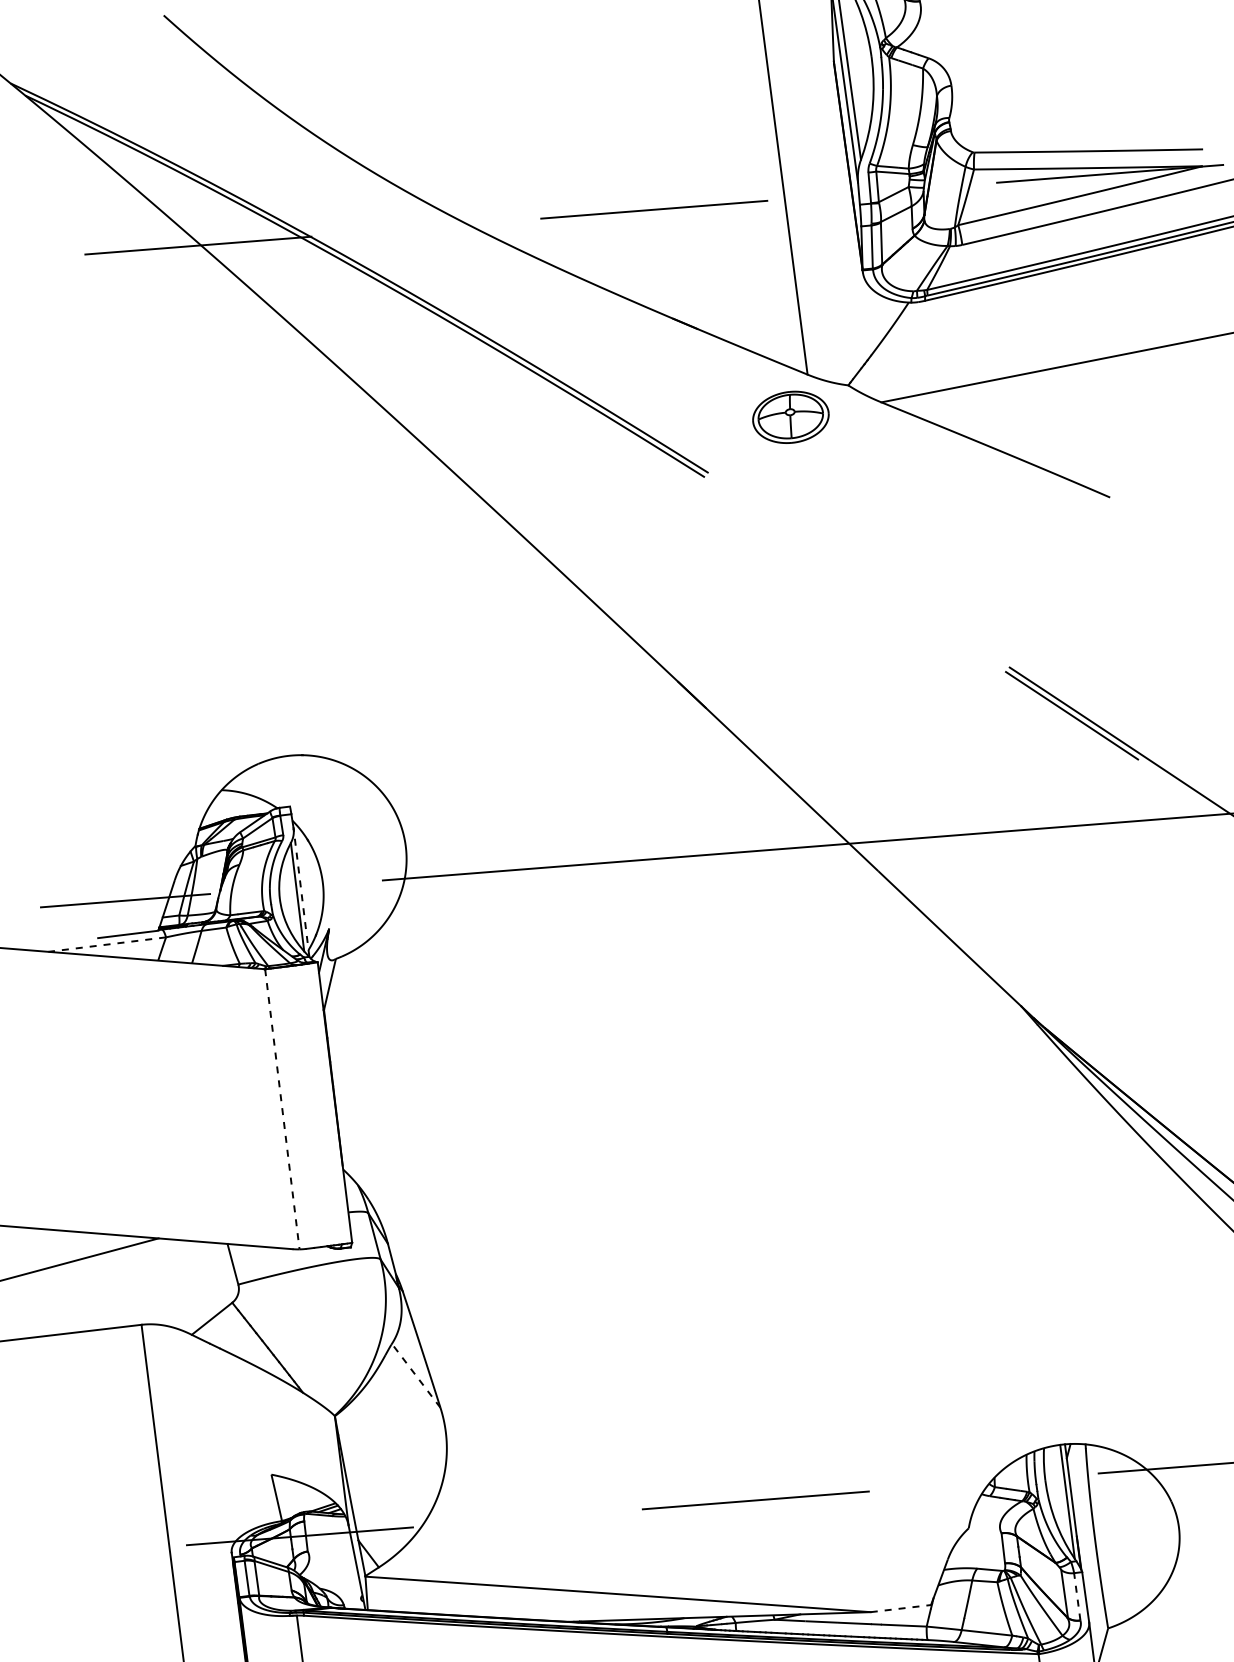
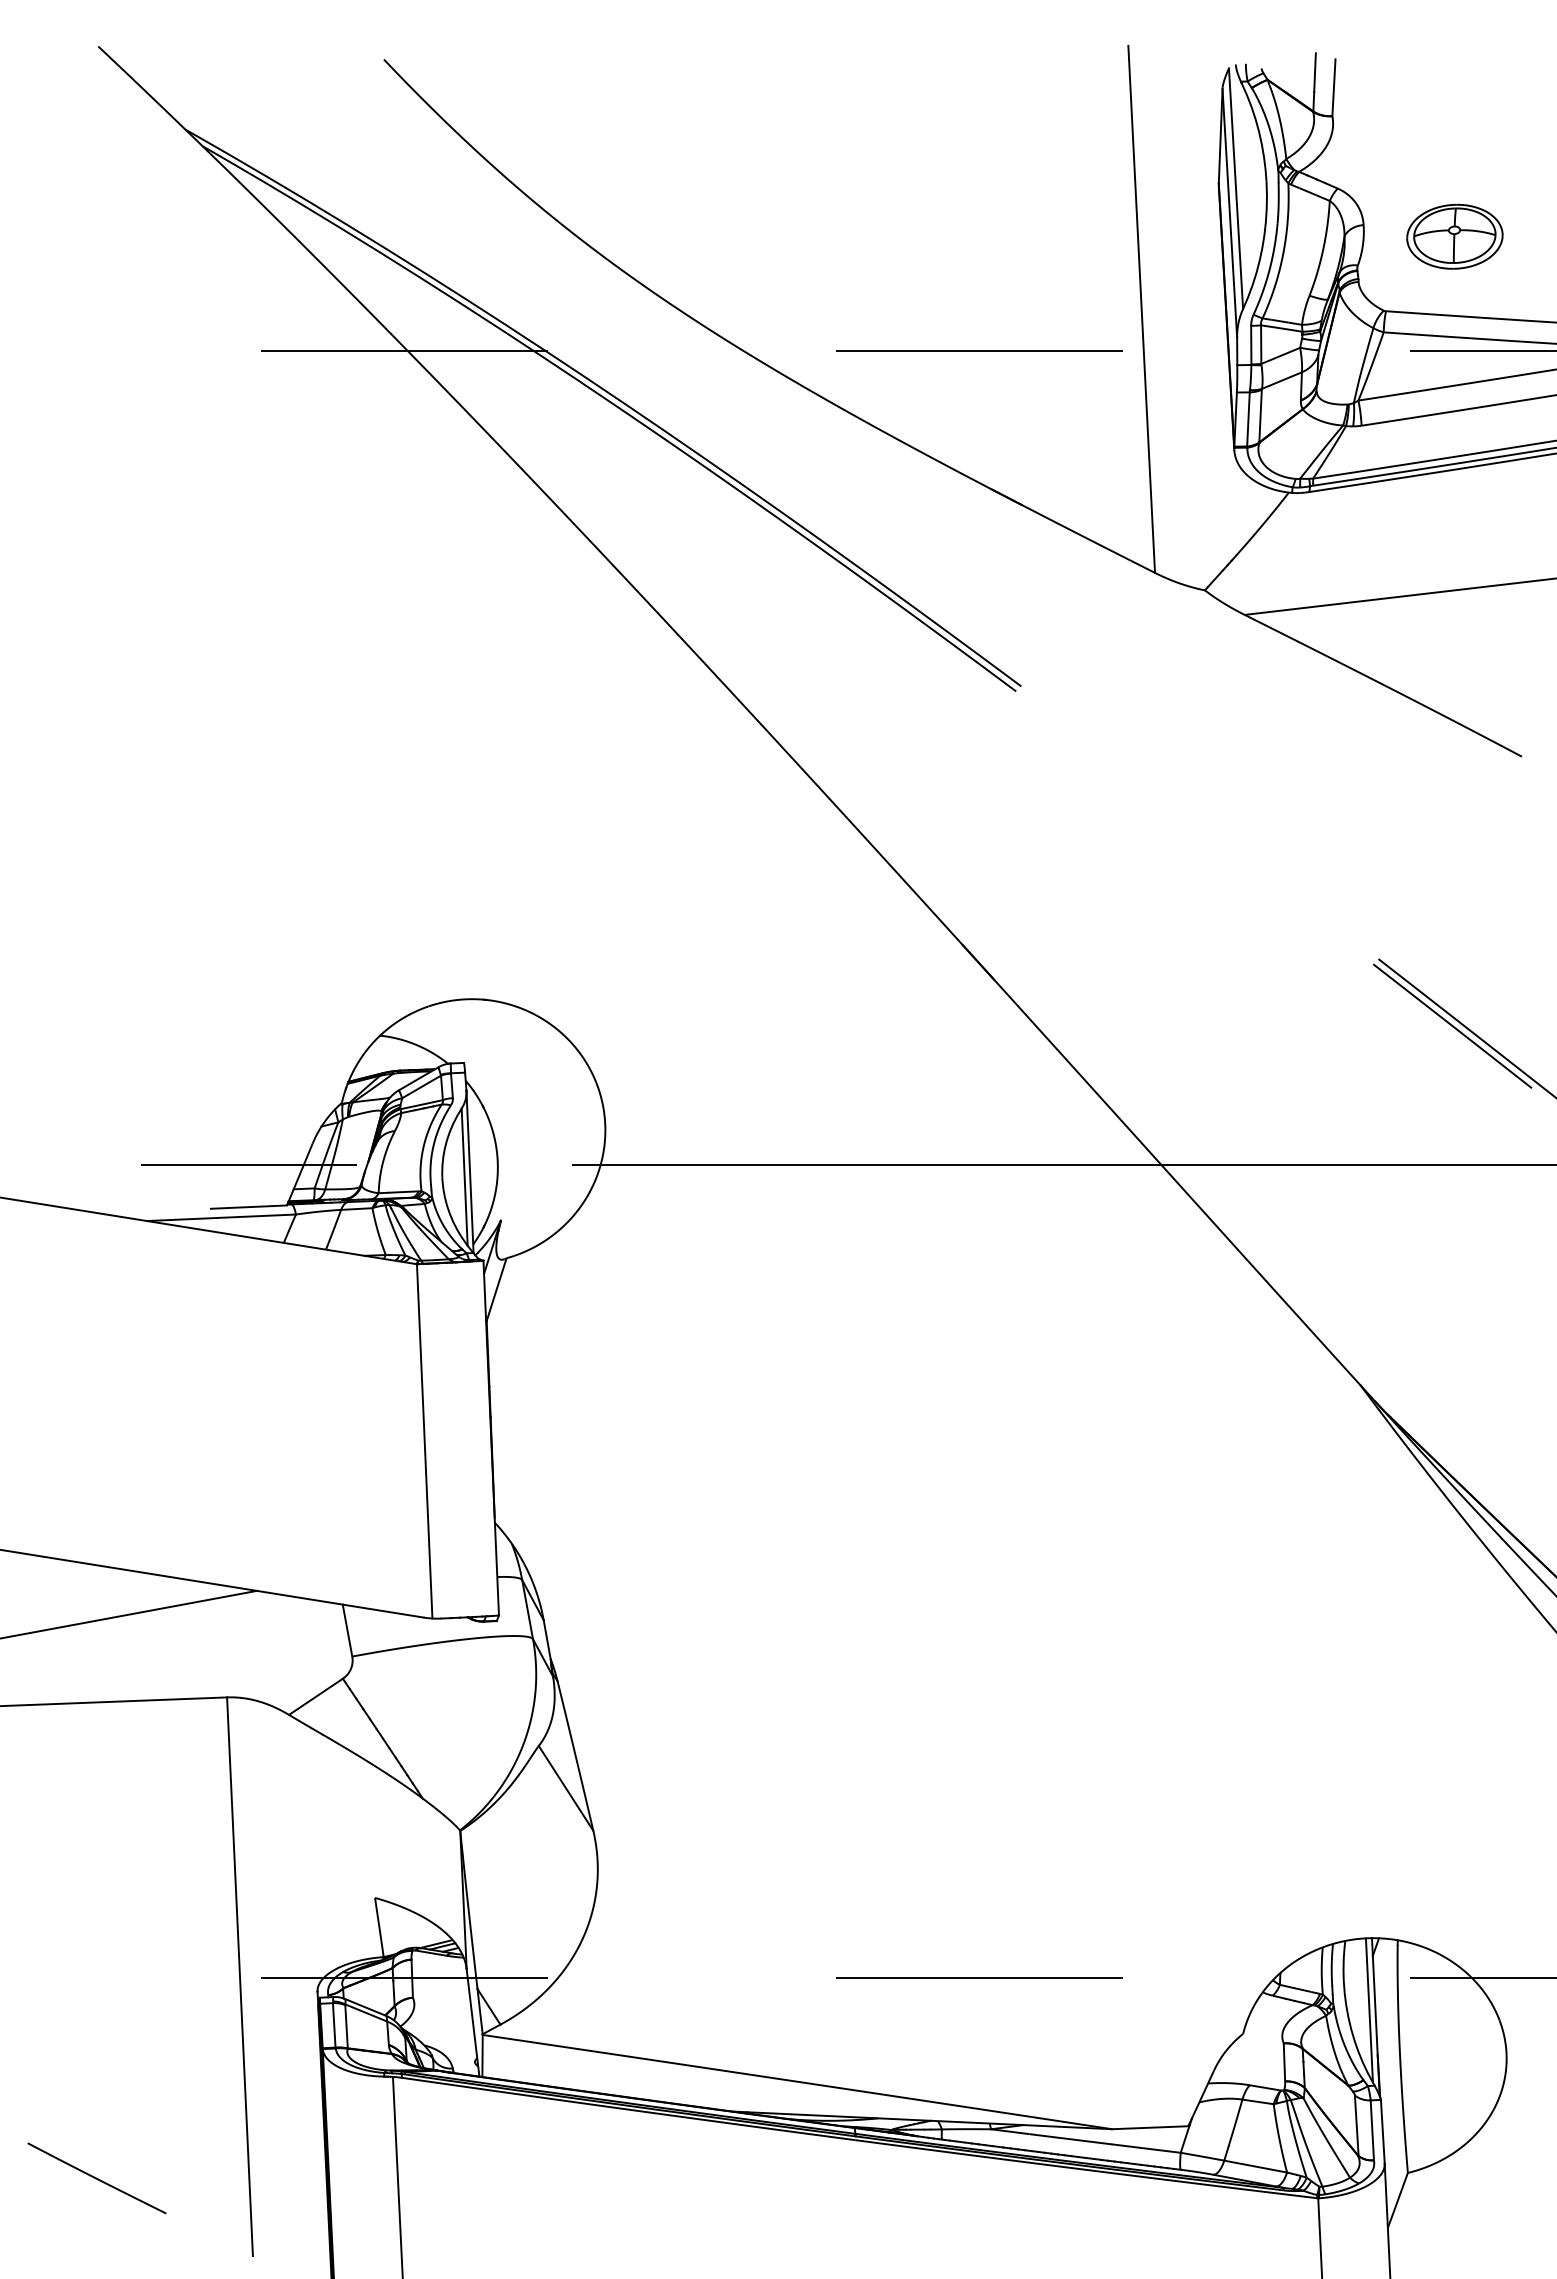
part: (790, 417) -> (1454, 236), moved
line: (301, 893) -> (470, 1172), dashed -> solid
line: (107, 944) -> (221, 1217), dashed -> solid
line: (282, 1109) -> (424, 1441), dashed -> solid
line: (415, 1375) -> (565, 1787), dashed -> solid
line: (1077, 1596) -> (1372, 2130), dashed -> solid
line: (901, 1608) -> (1150, 2127), dashed -> solid

